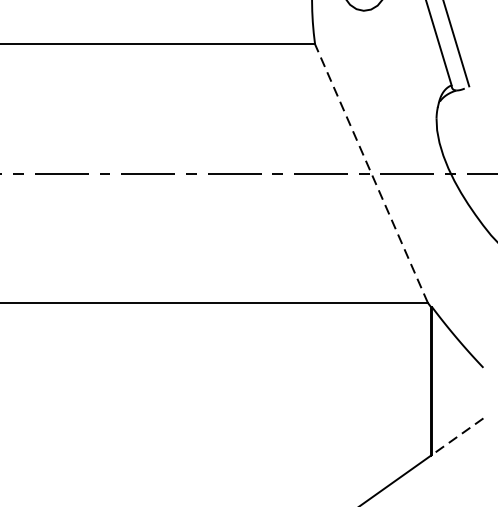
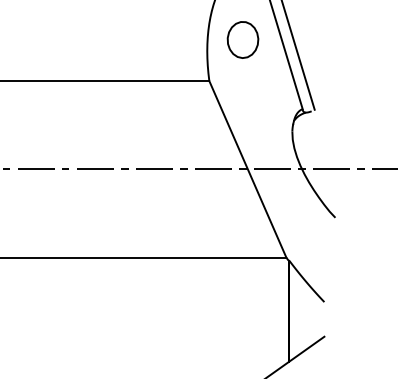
line: (370, 172) -> (247, 168), dashed -> solid
line: (457, 437) -> (306, 349), dashed -> solid

